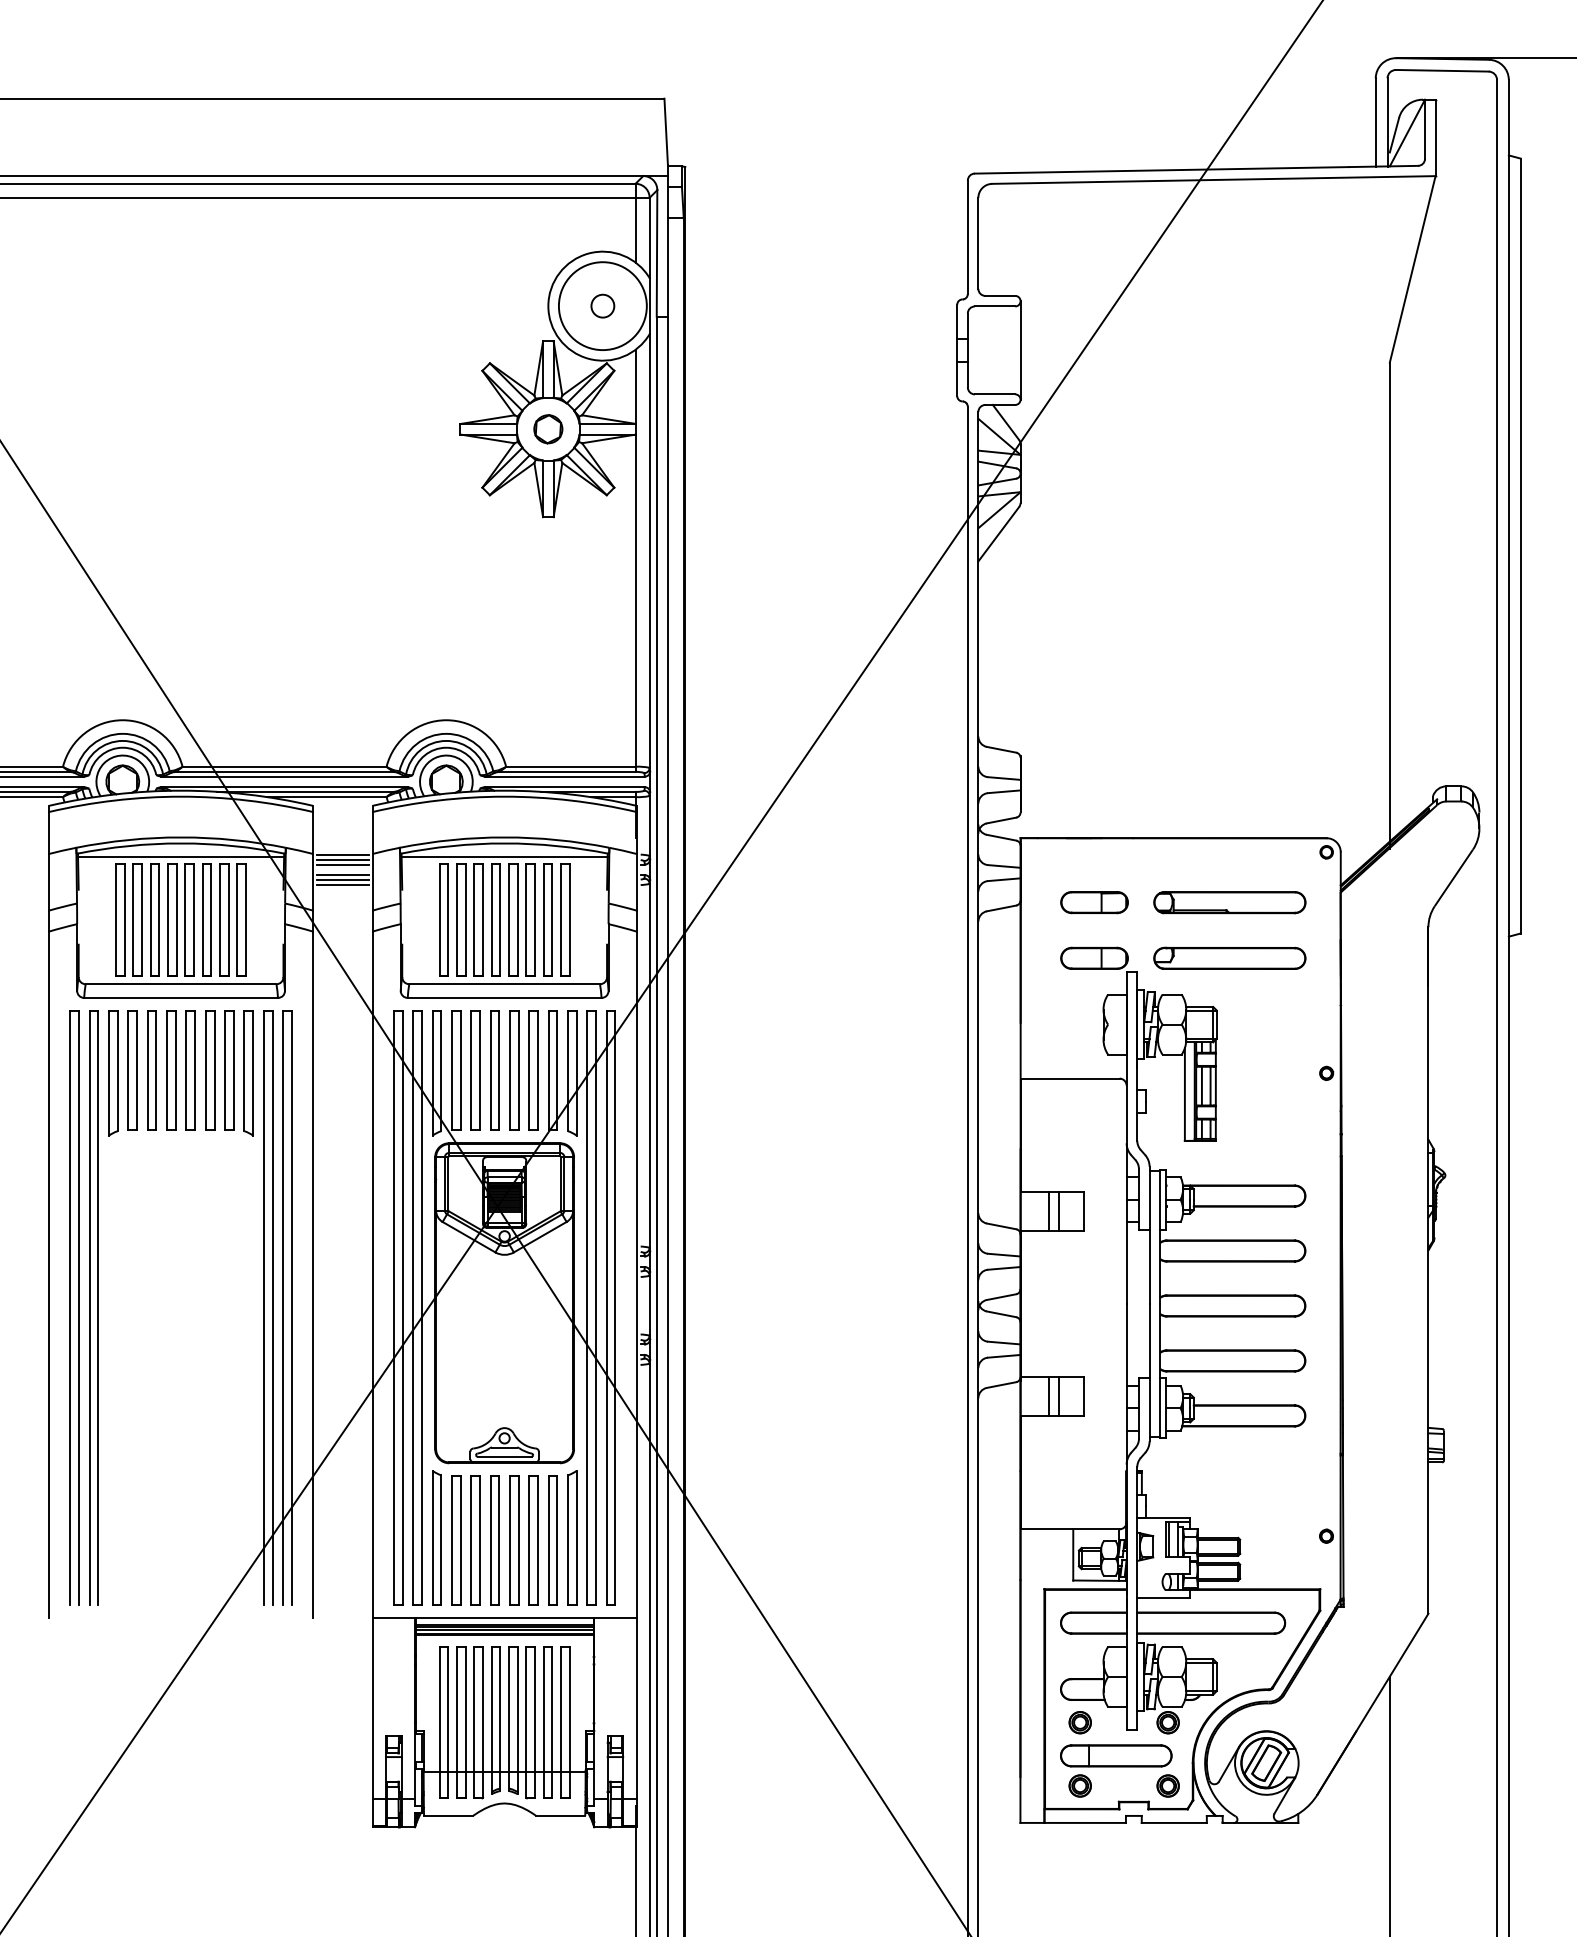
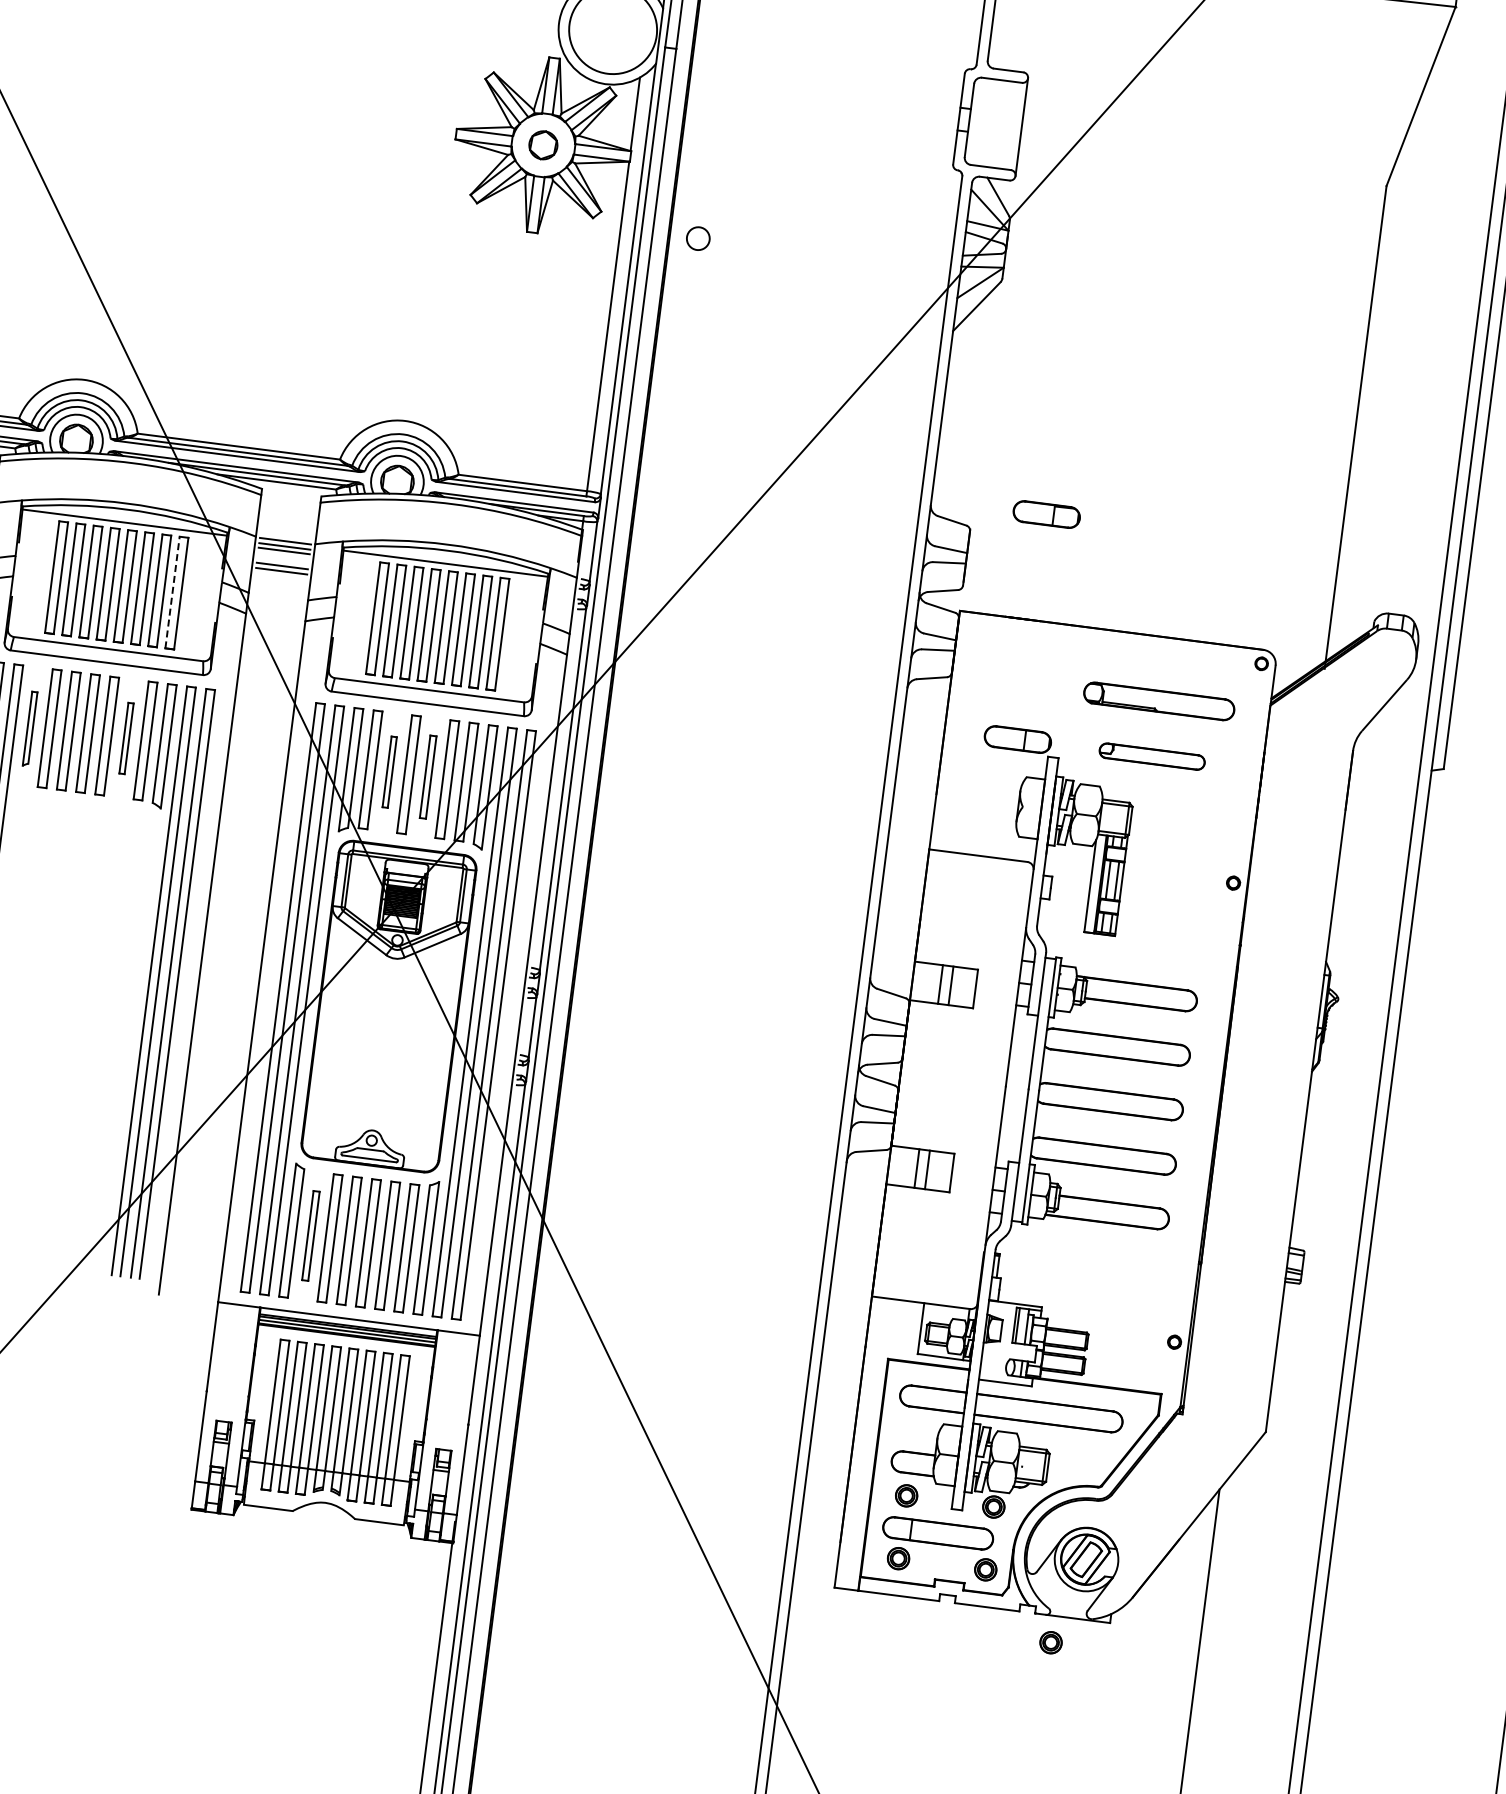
circle: (602, 305) -> (698, 237), moved
line: (342, 875) -> (282, 561), removed
part: (1094, 902) -> (1046, 514), moved
line: (237, 919) -> (172, 592), solid -> dashed
part: (1229, 957) -> (1151, 755), size x0.7
part: (210, 1070) -> (126, 738), size x0.6
part: (475, 1070) -> (389, 772), size x0.6
part: (514, 1070) -> (428, 777), size x0.7
part: (113, 1073) -> (30, 729), size x0.6
part: (456, 1540) -> (311, 1235), size x0.7
part: (1241, 1849) -> (1050, 1642), added

